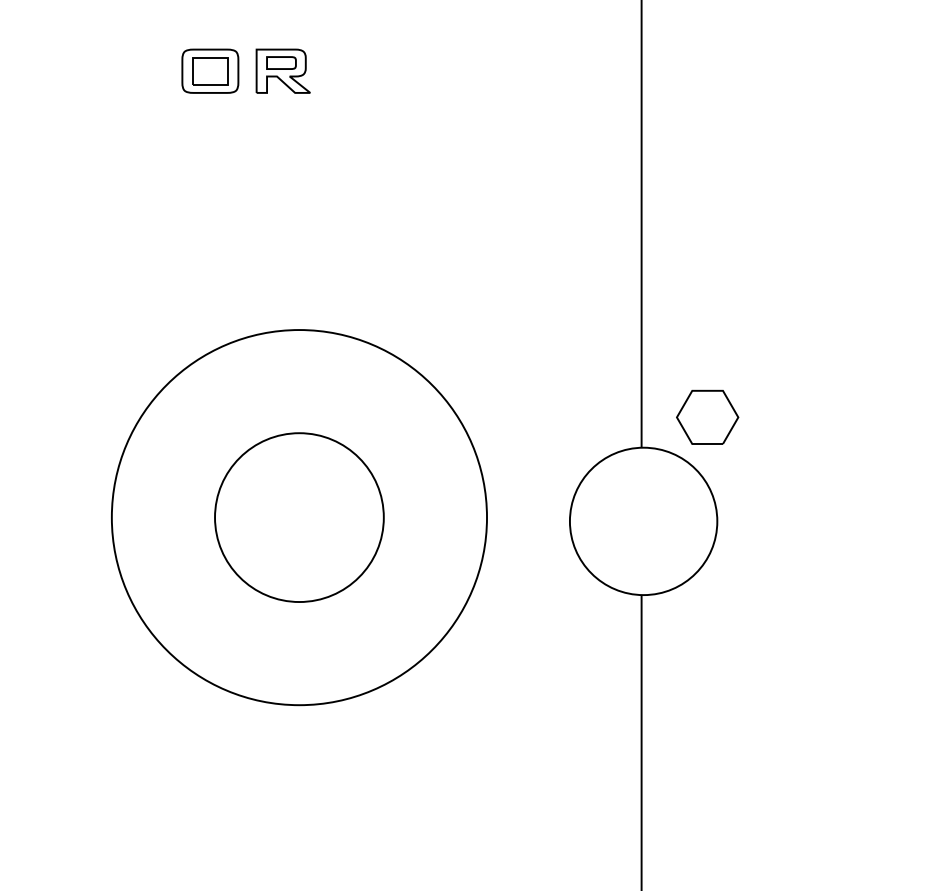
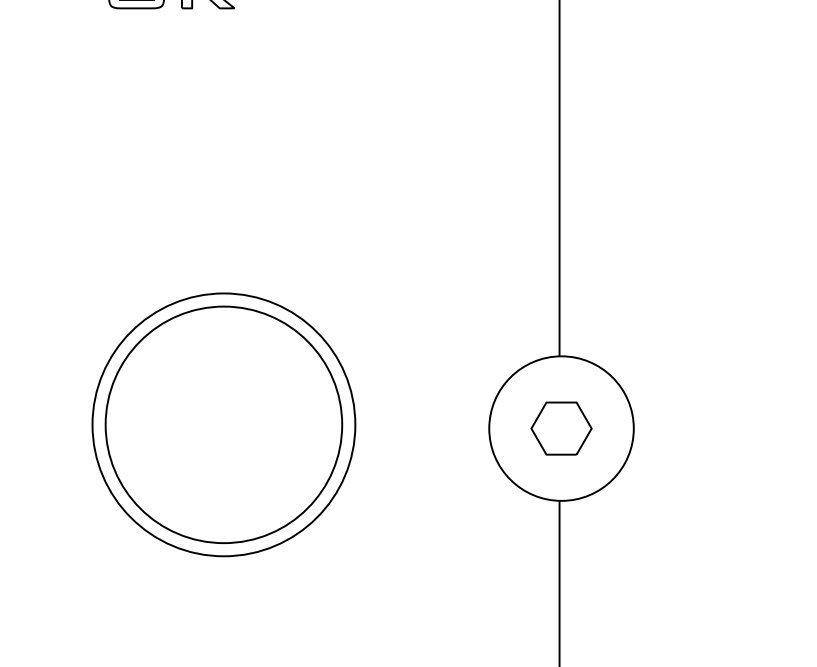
part: (707, 416) -> (561, 427), moved
circle: (299, 517) -> (224, 424), size x0.71
circle: (299, 517) -> (224, 424), size x1.43

